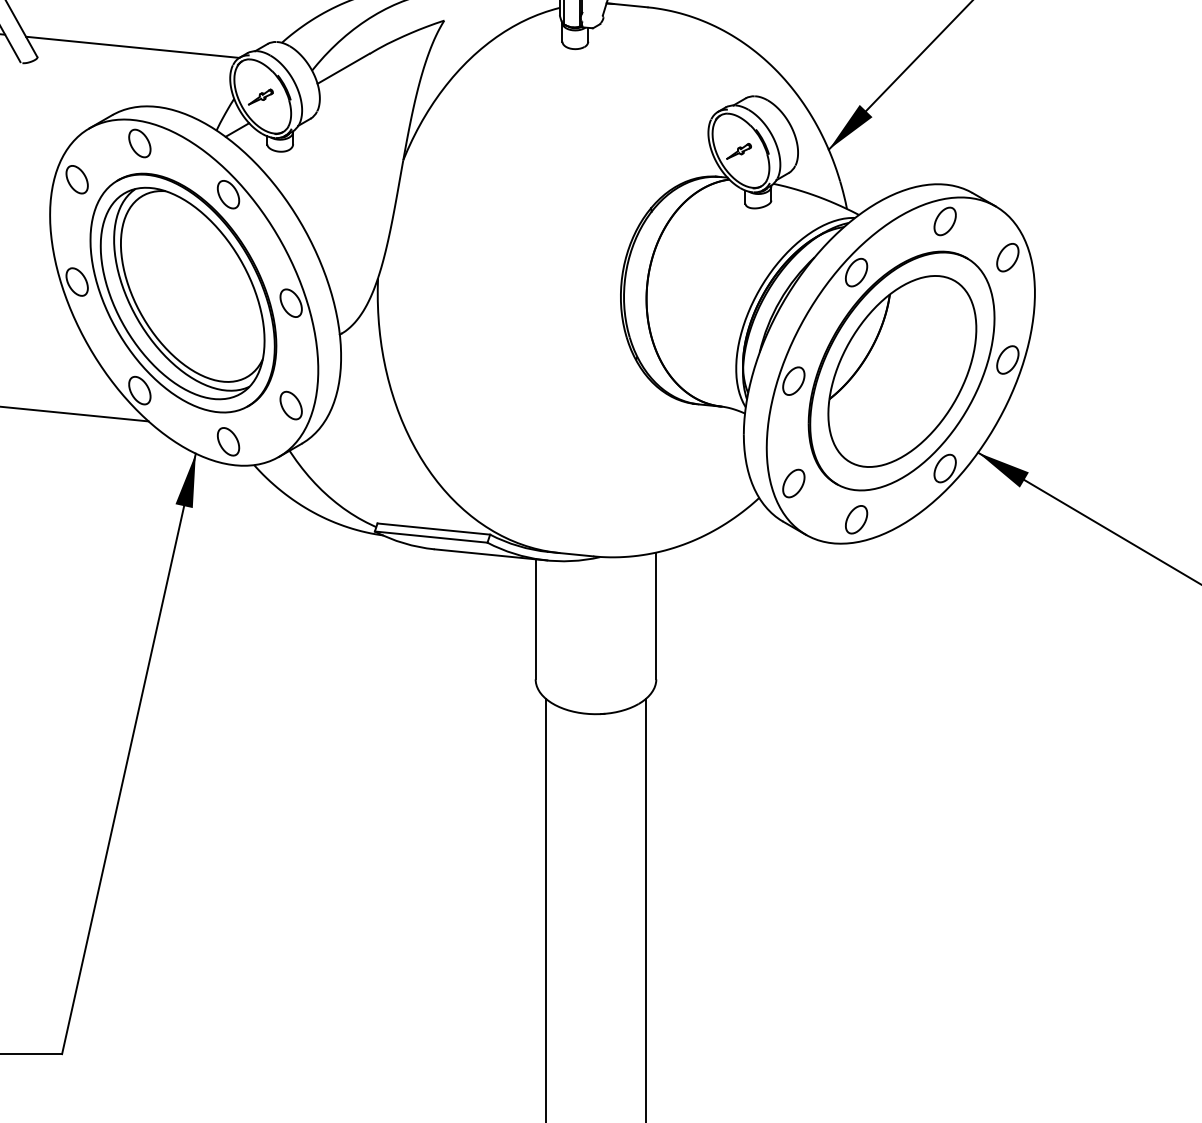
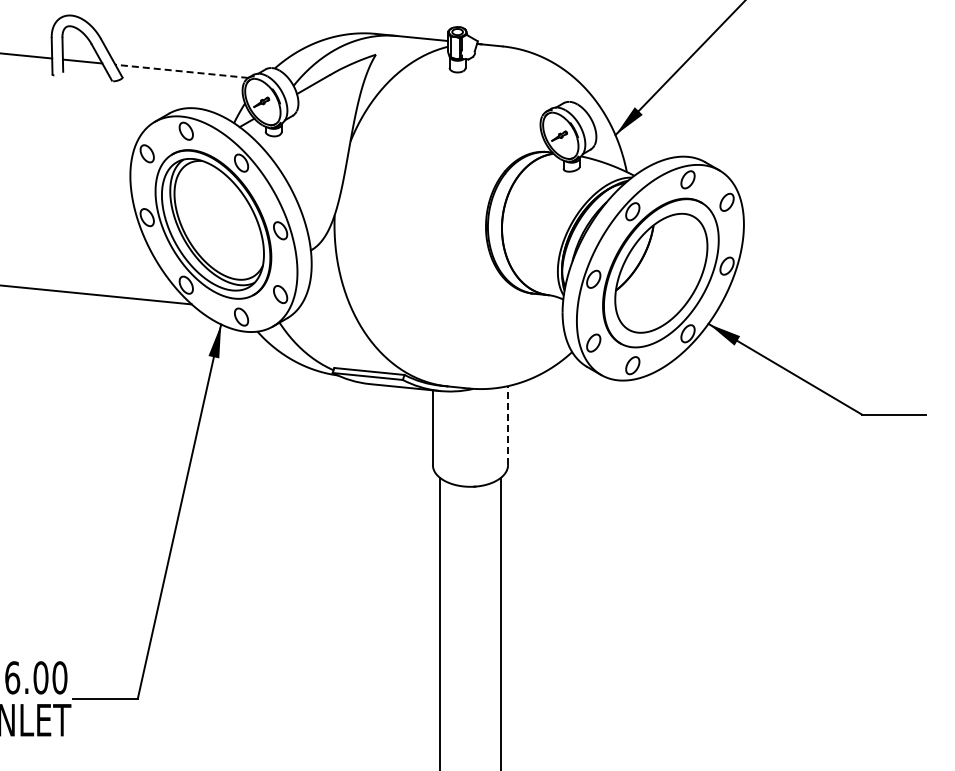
line: (132, 47) -> (181, 71), solid -> dashed
line: (657, 615) -> (508, 425), solid -> dashed

